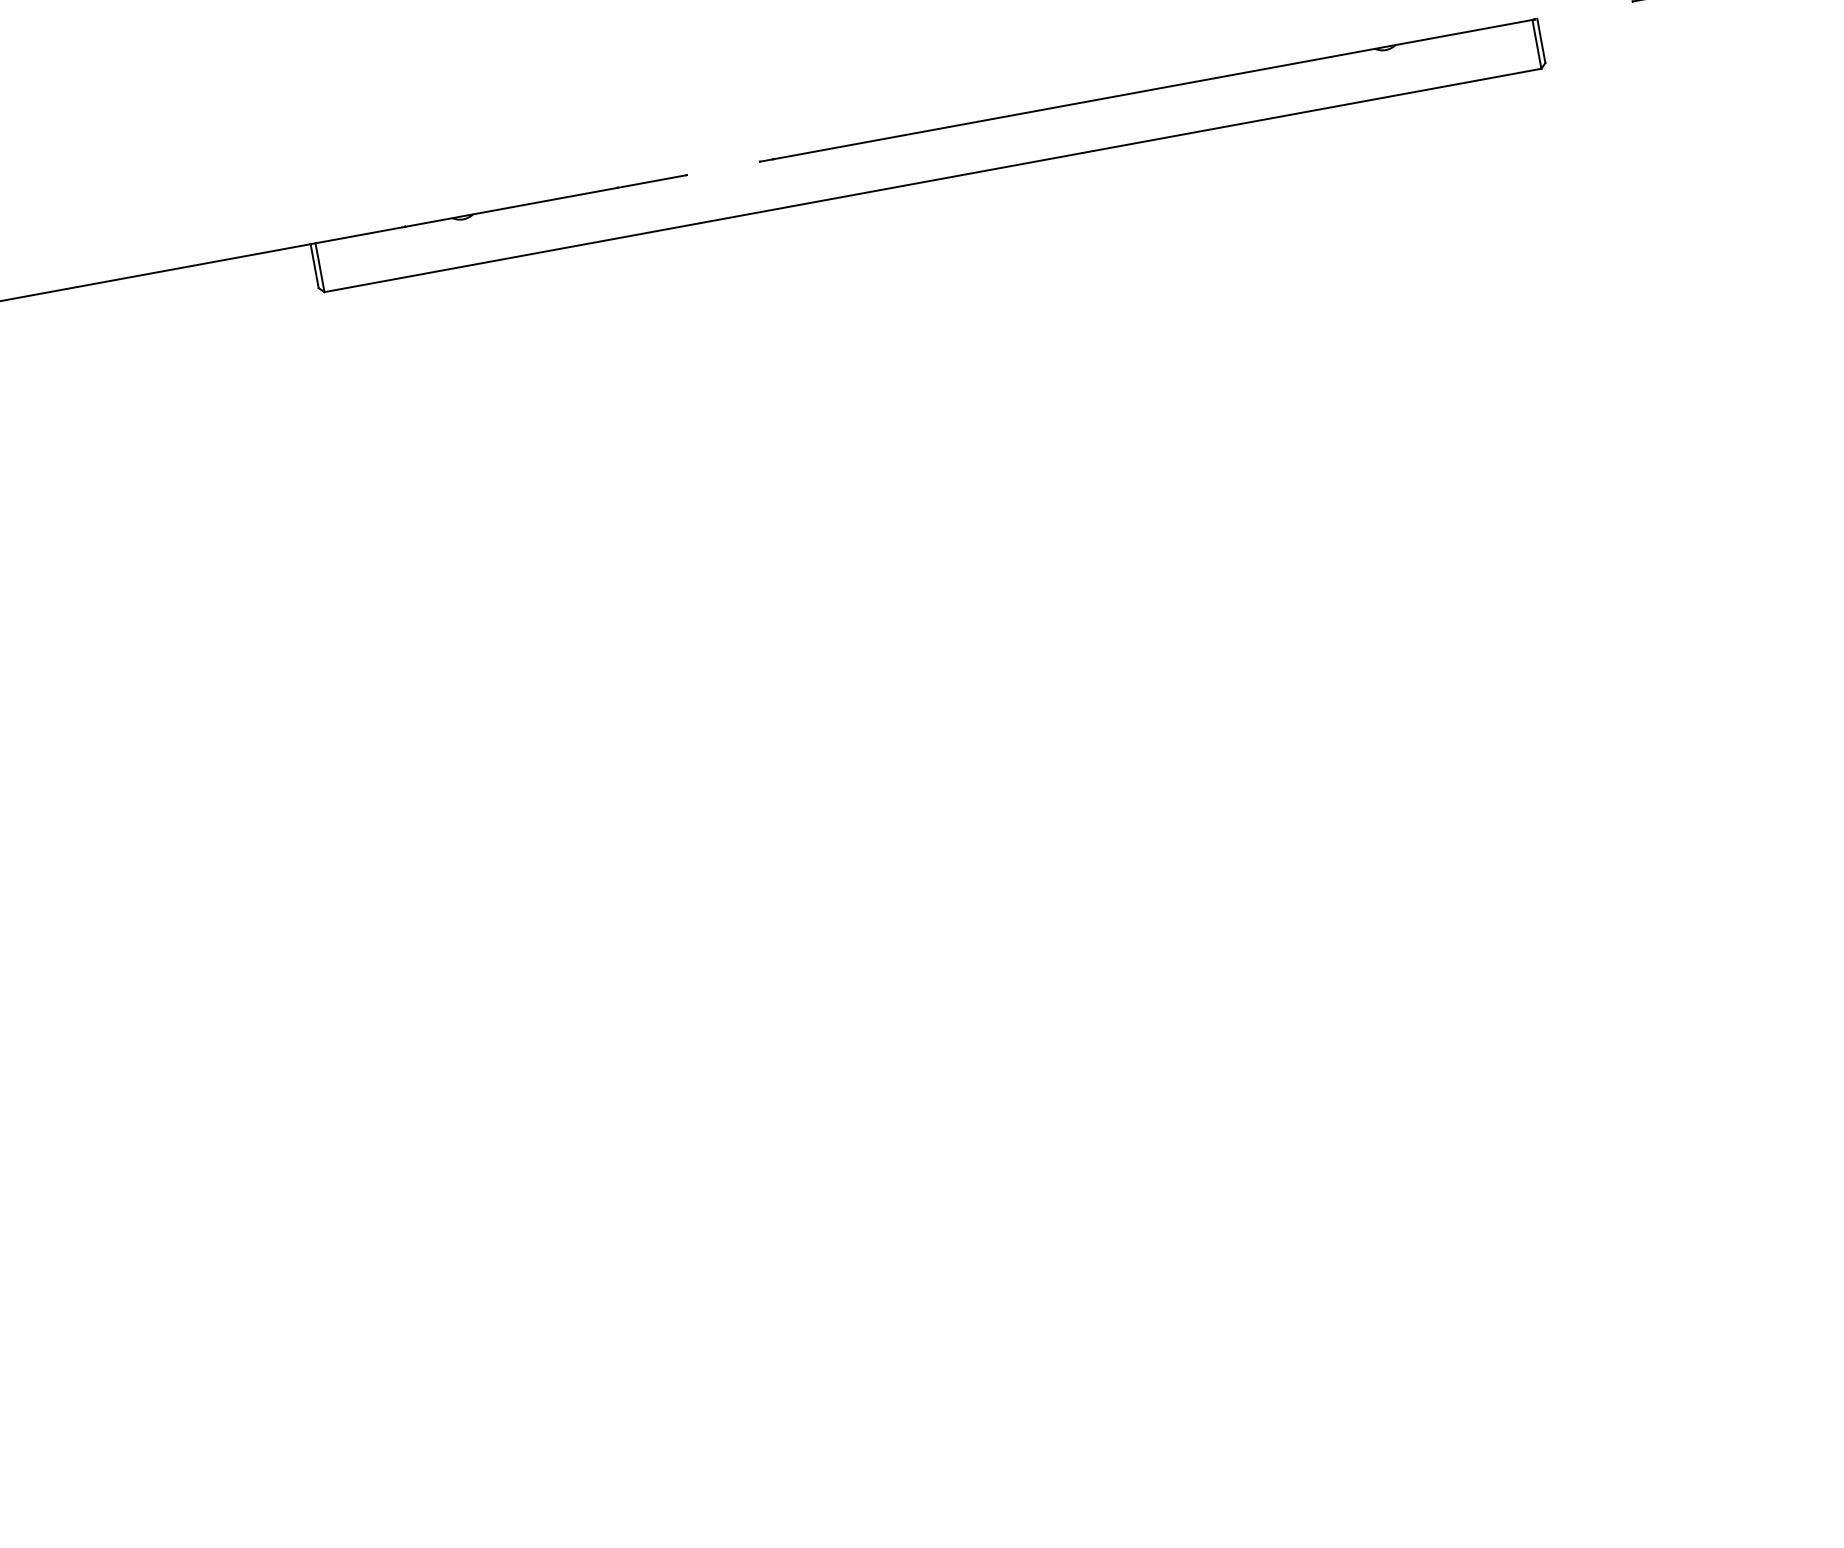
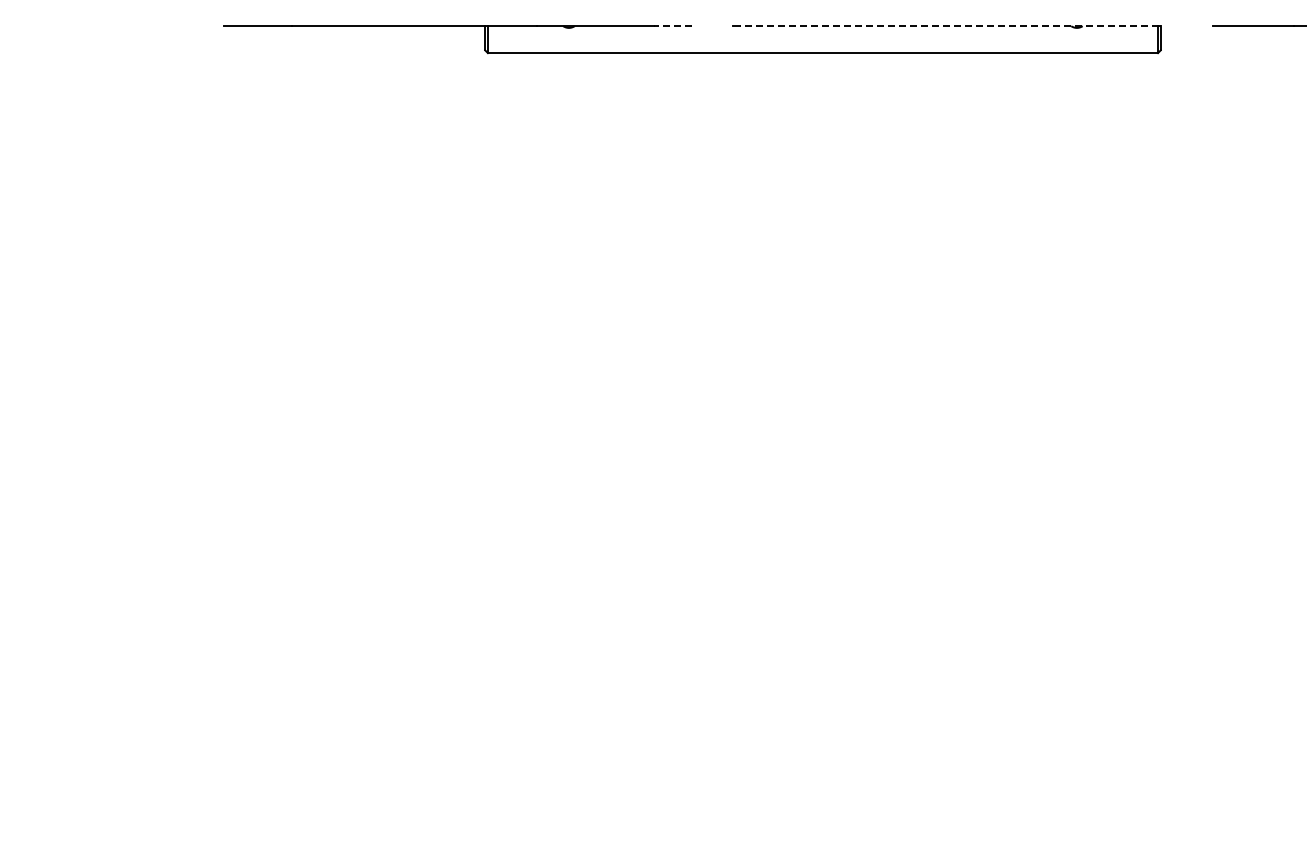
line: (1152, 90) -> (948, 26), solid -> dashed
line: (650, 182) -> (672, 26), solid -> dashed

